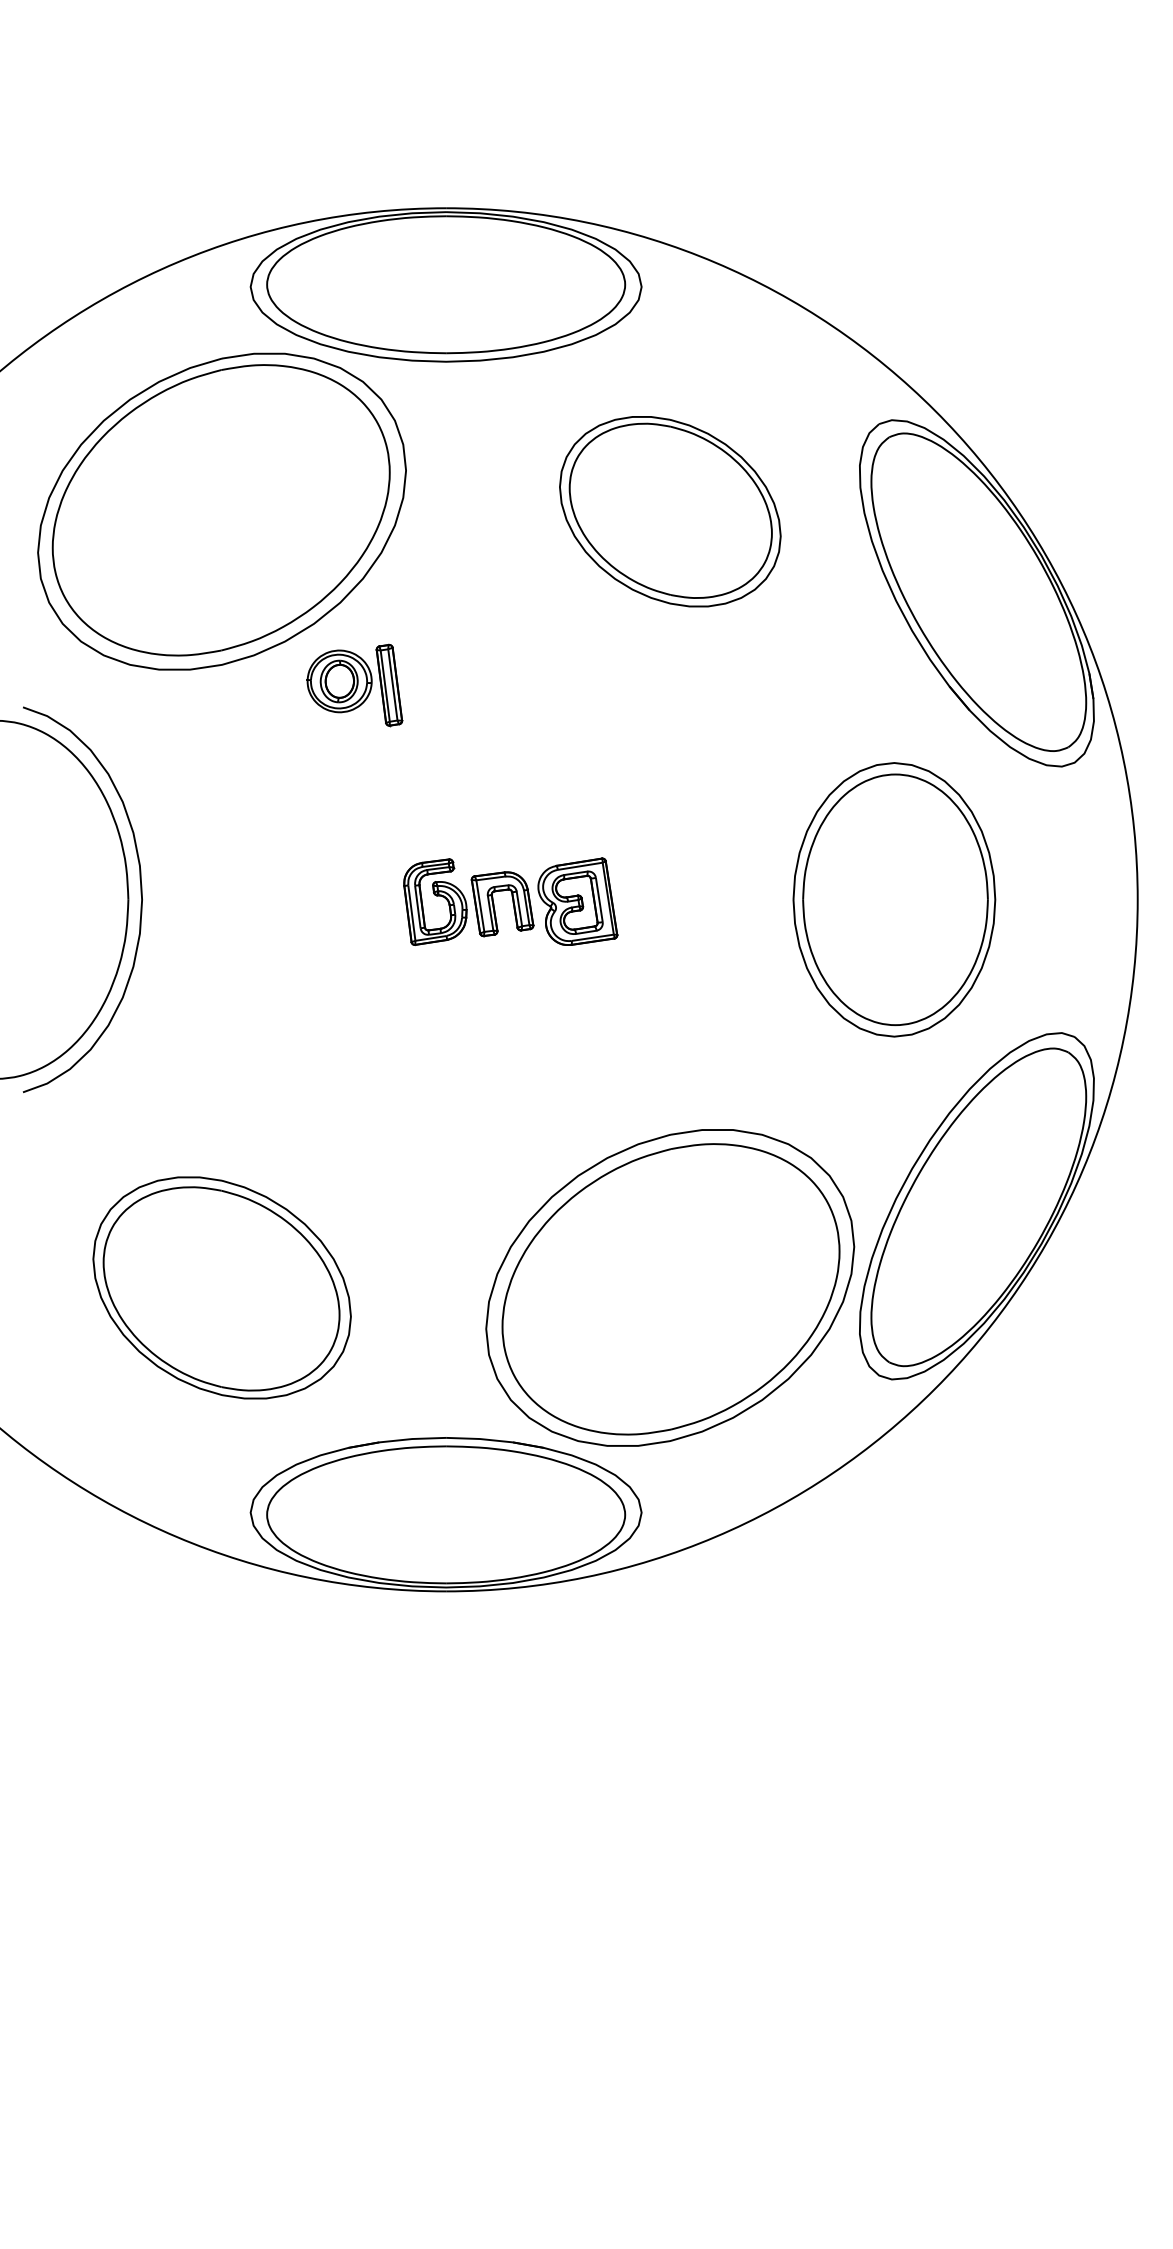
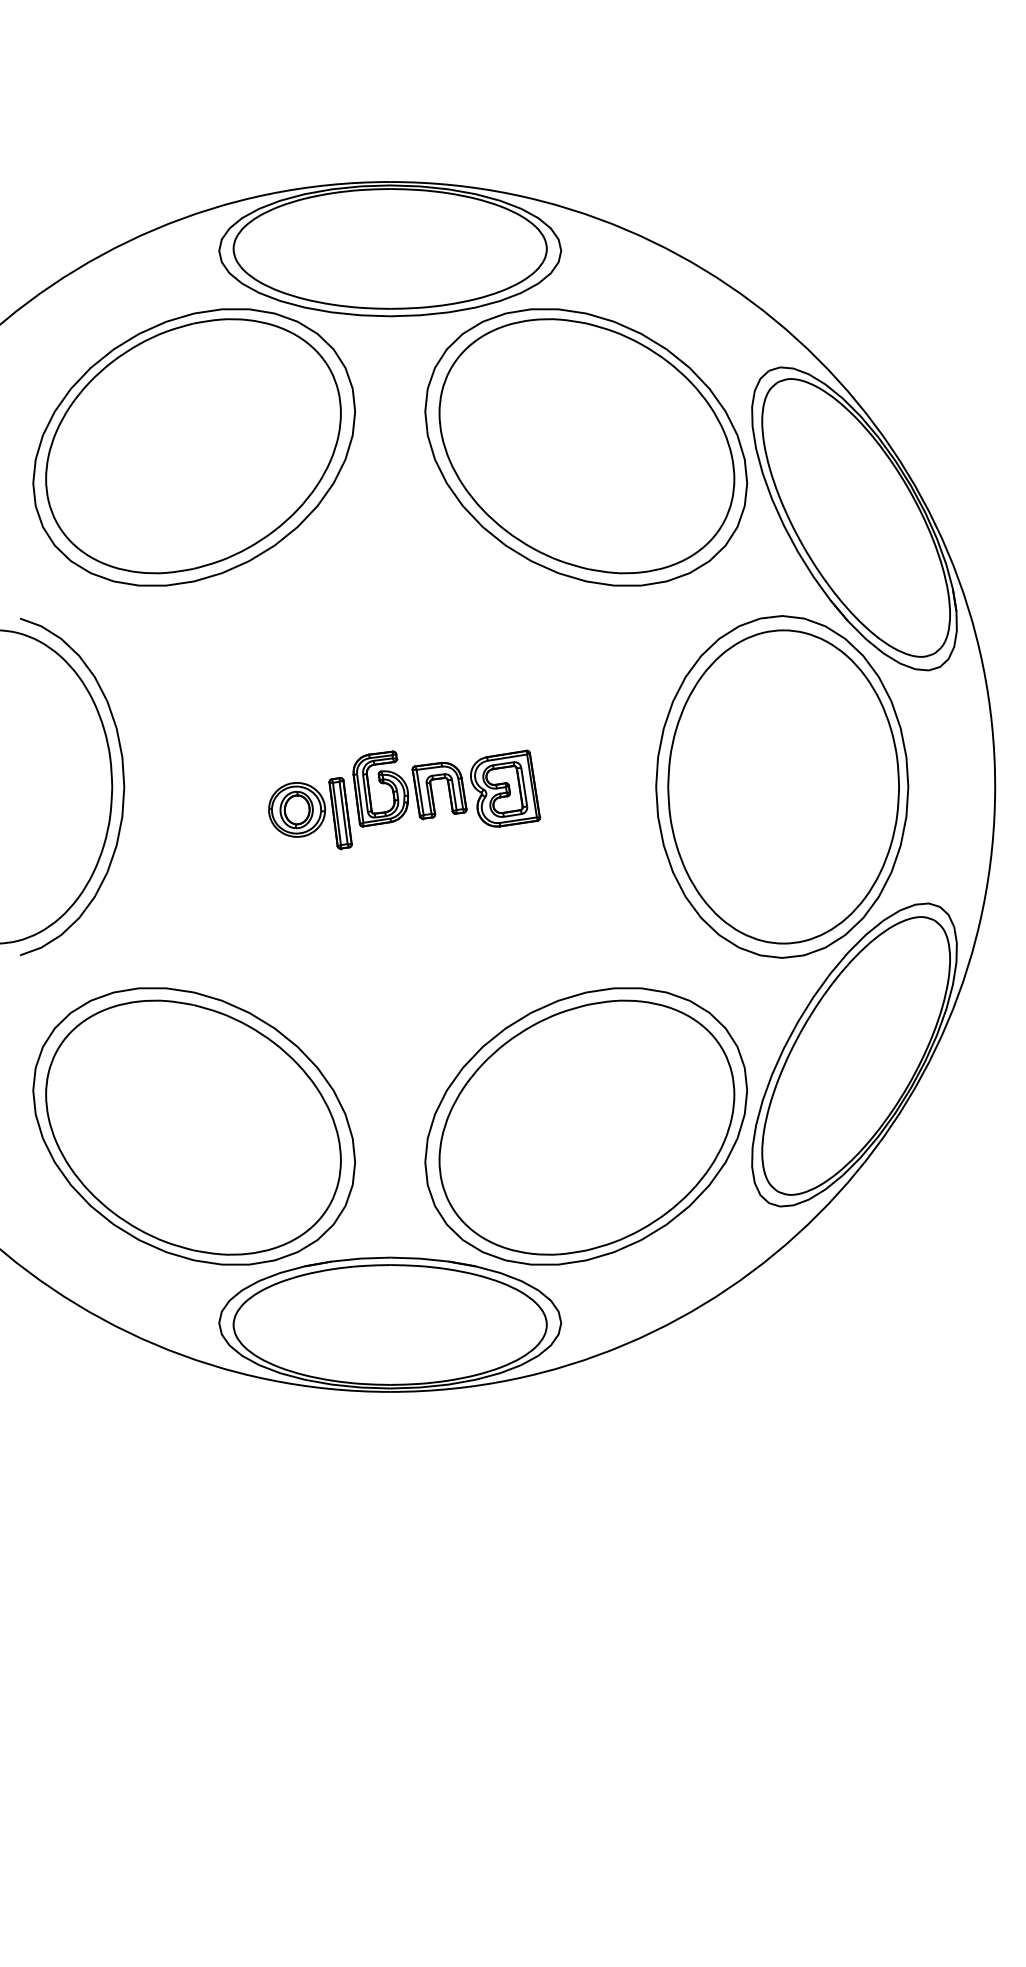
part: (670, 511) -> (586, 447), size x1.67
part: (355, 685) -> (310, 813), moved
part: (894, 899) -> (782, 786), size x1.43
part: (222, 1287) -> (194, 1126), size x1.43

